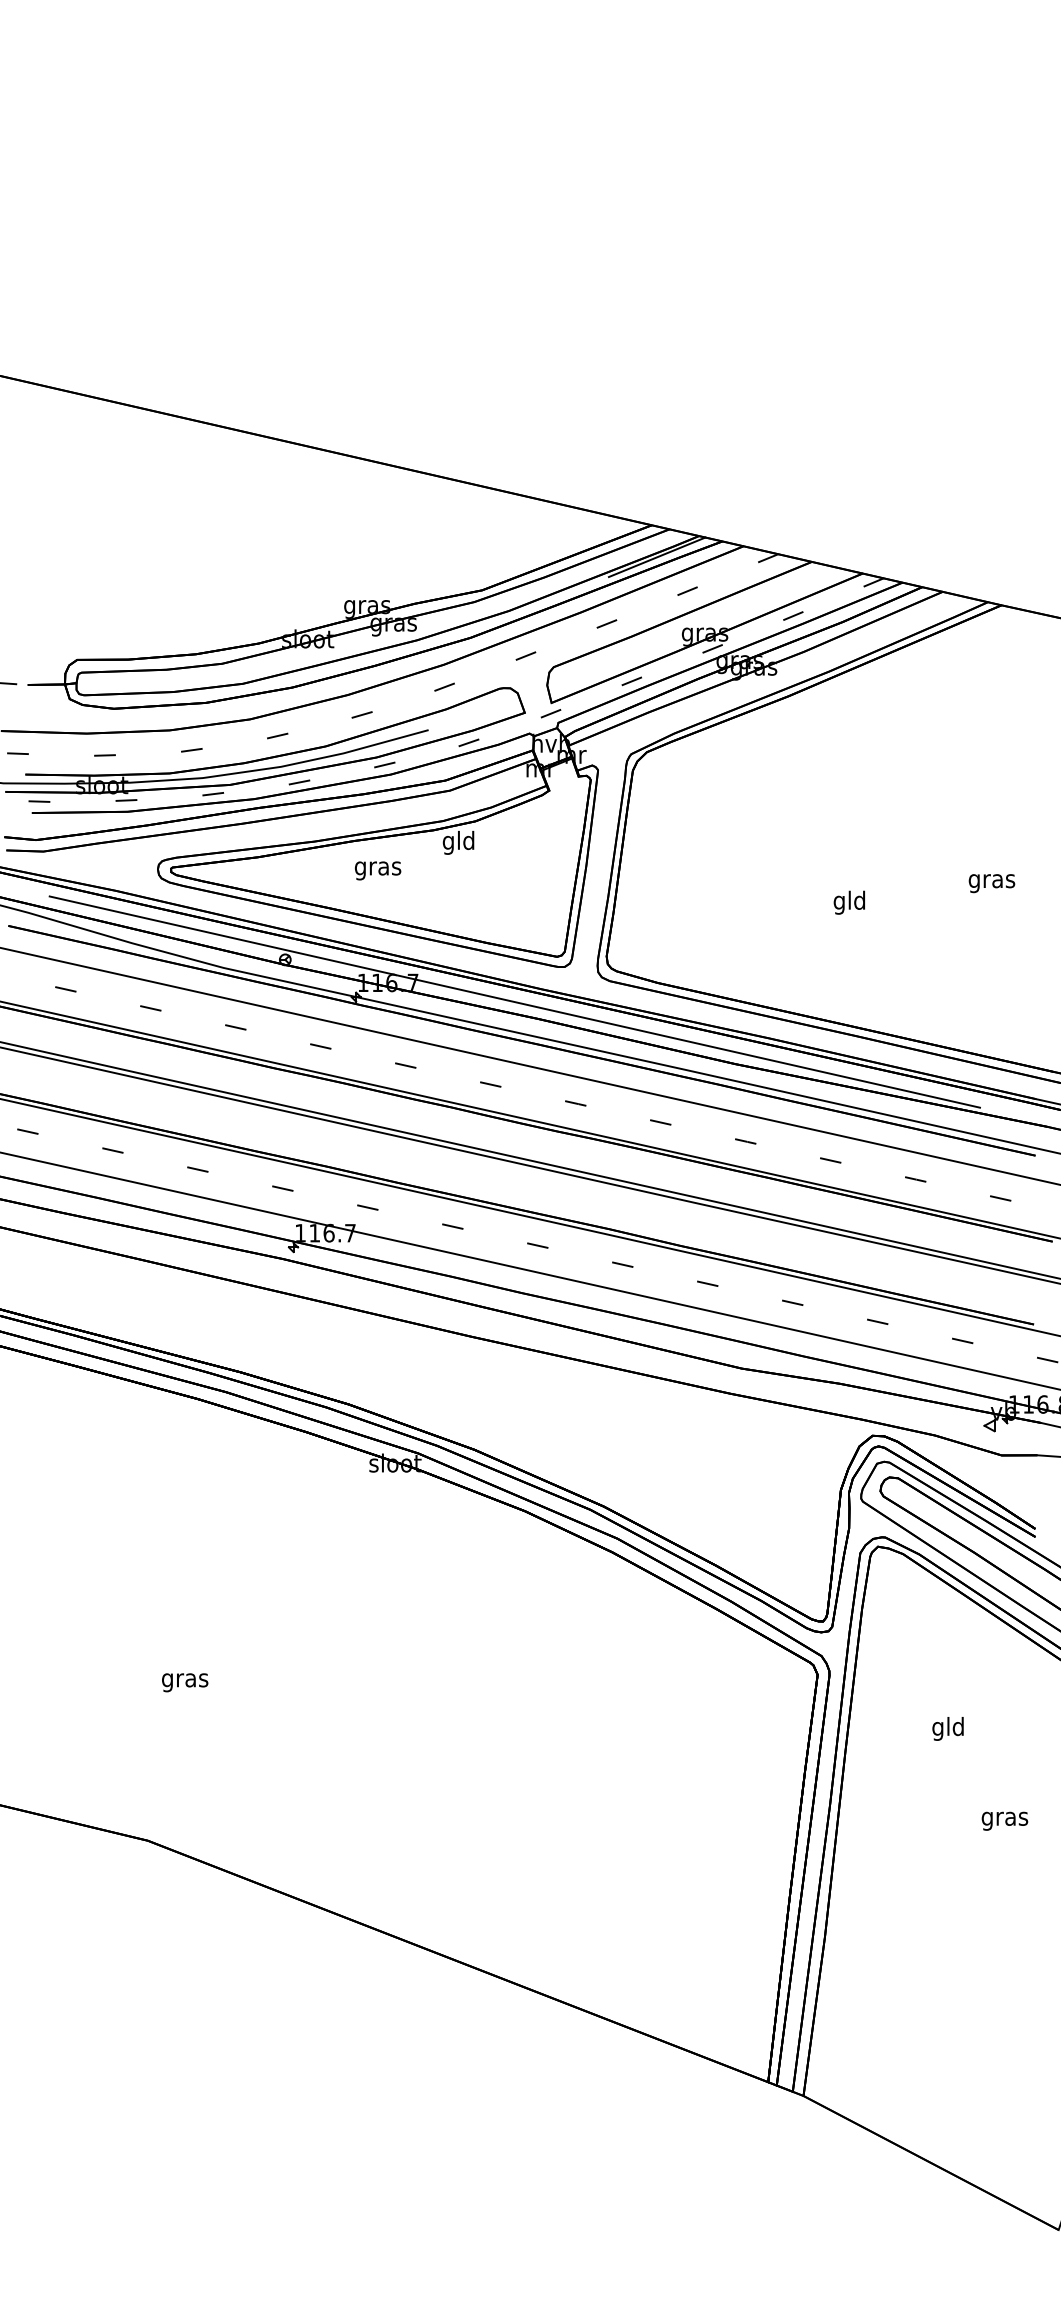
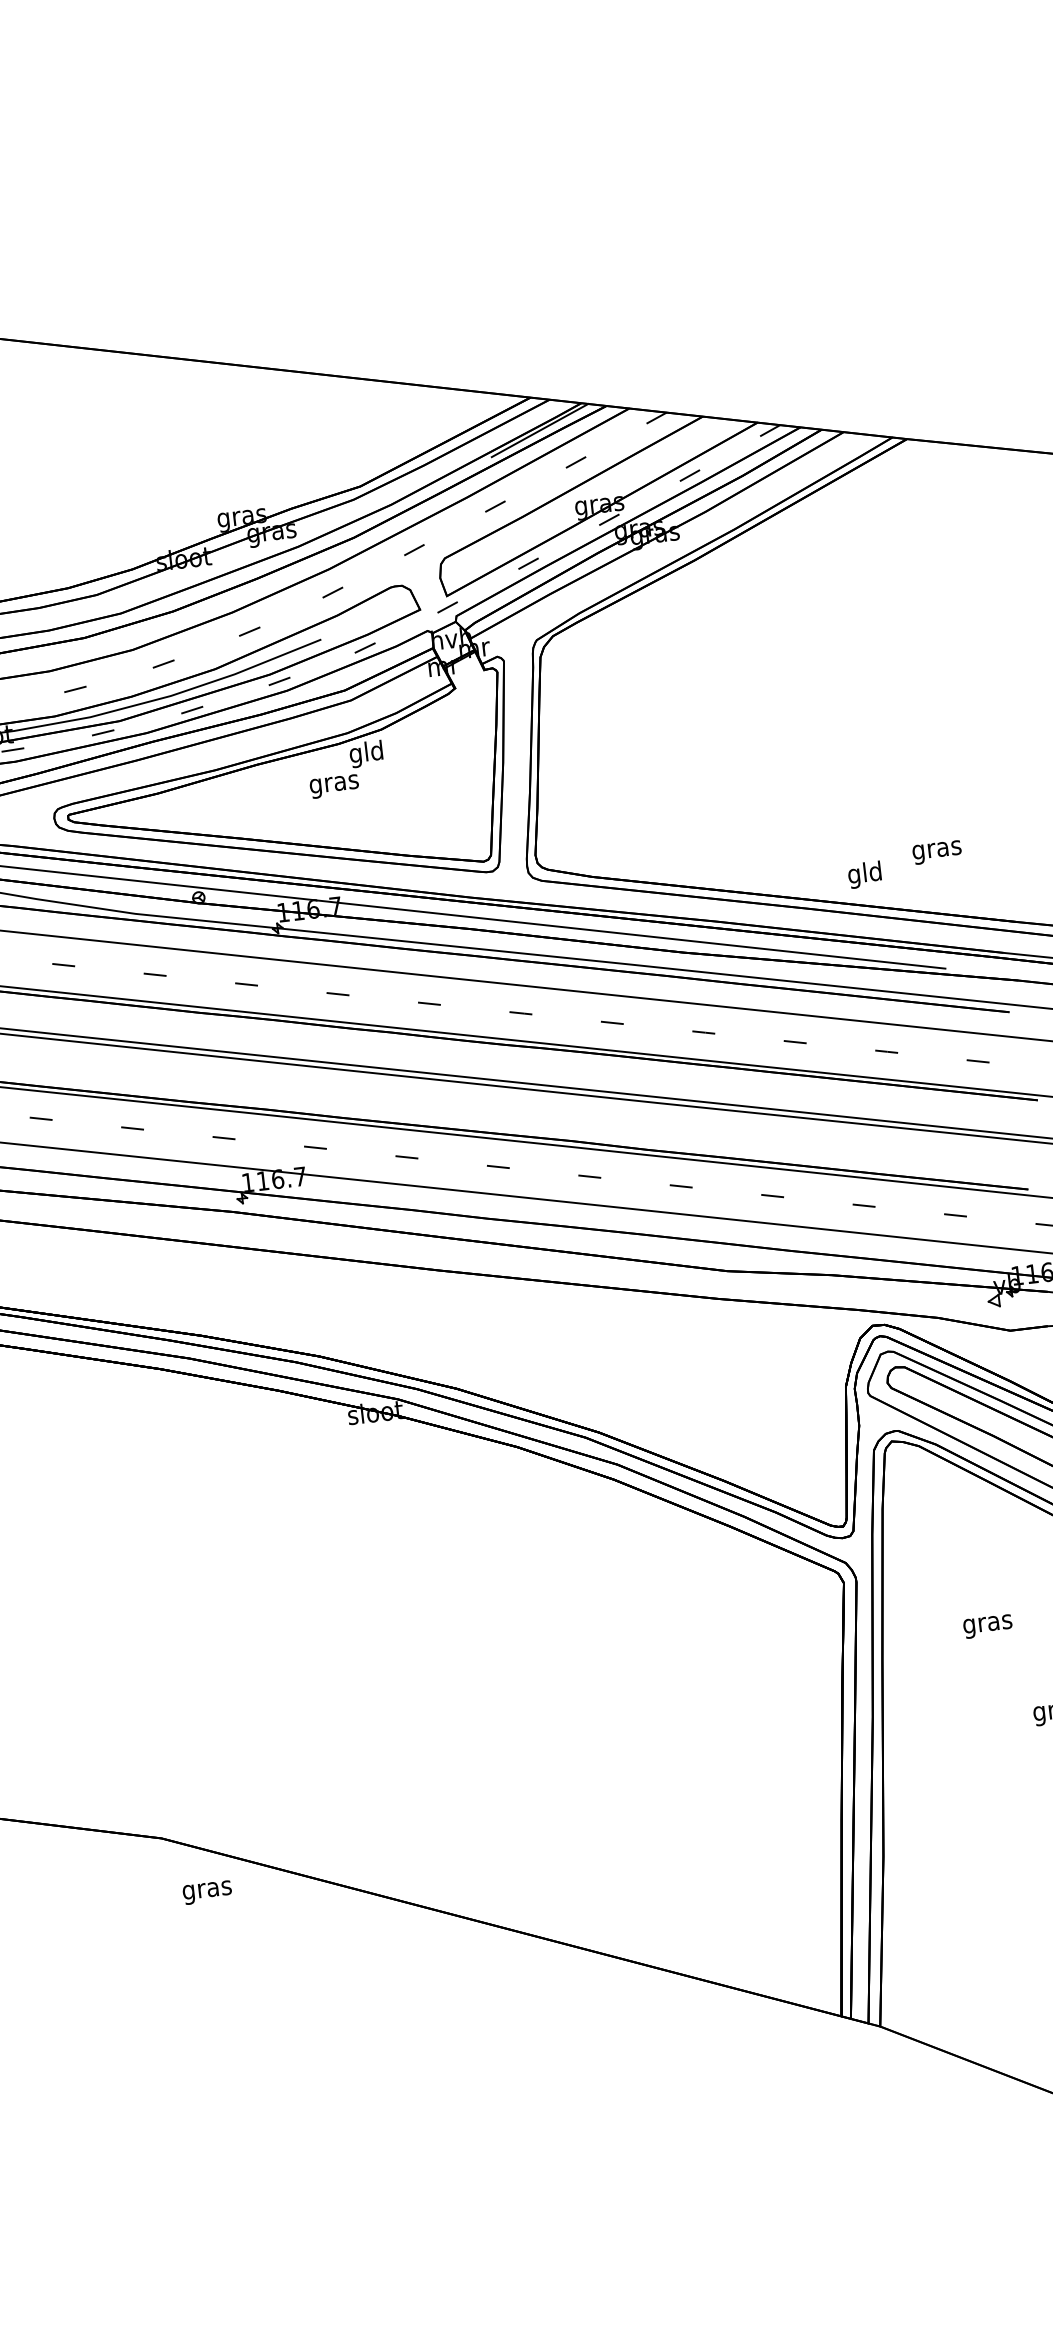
text: (378, 870) -> (334, 786), moved
text: (991, 883) -> (936, 852), moved
text: (848, 902) -> (863, 874), moved
text: (185, 1682) -> (207, 1892), moved
text: (948, 1728) -> (987, 1623), gld -> gras

